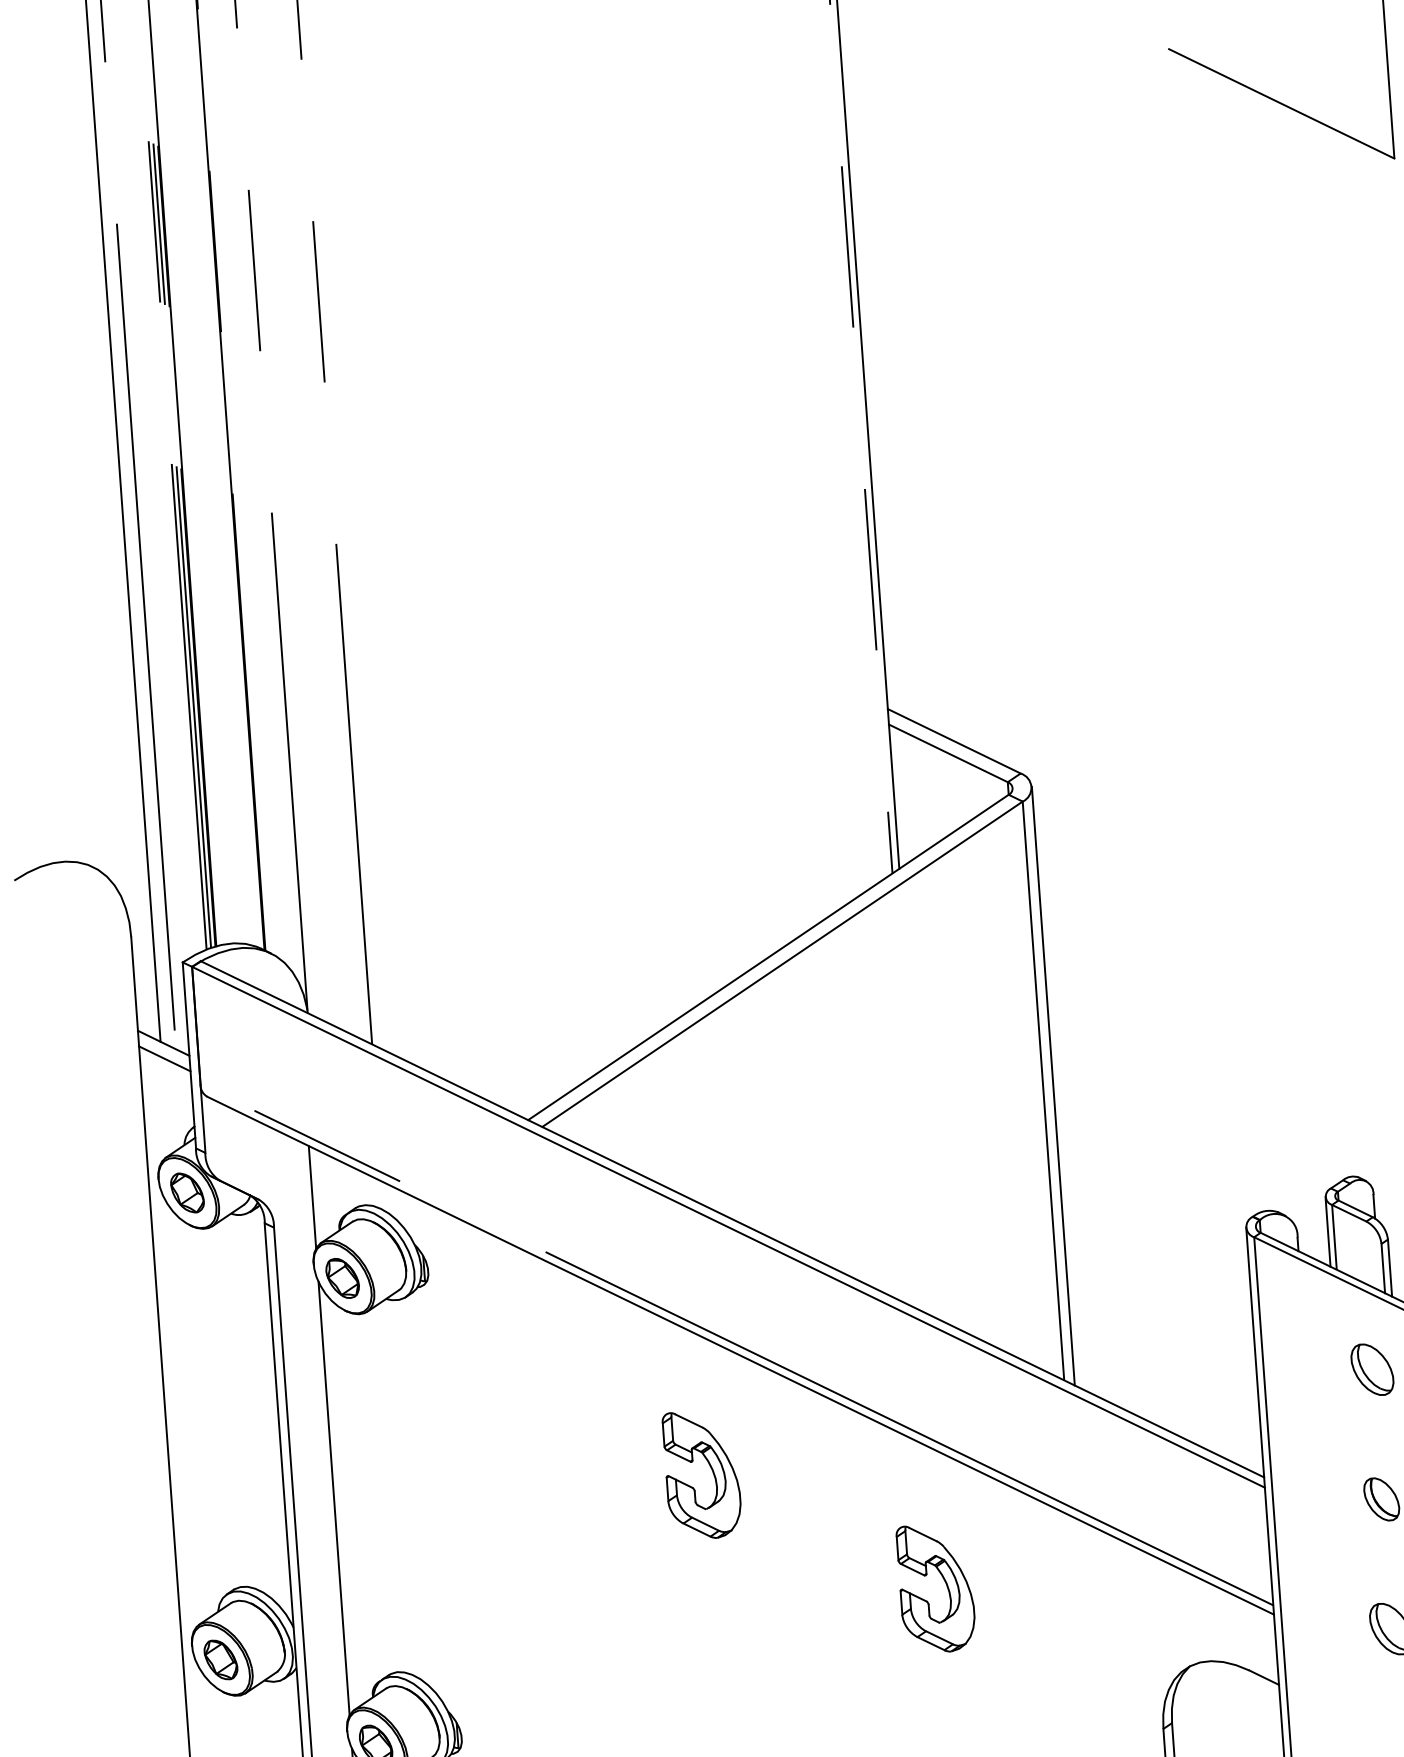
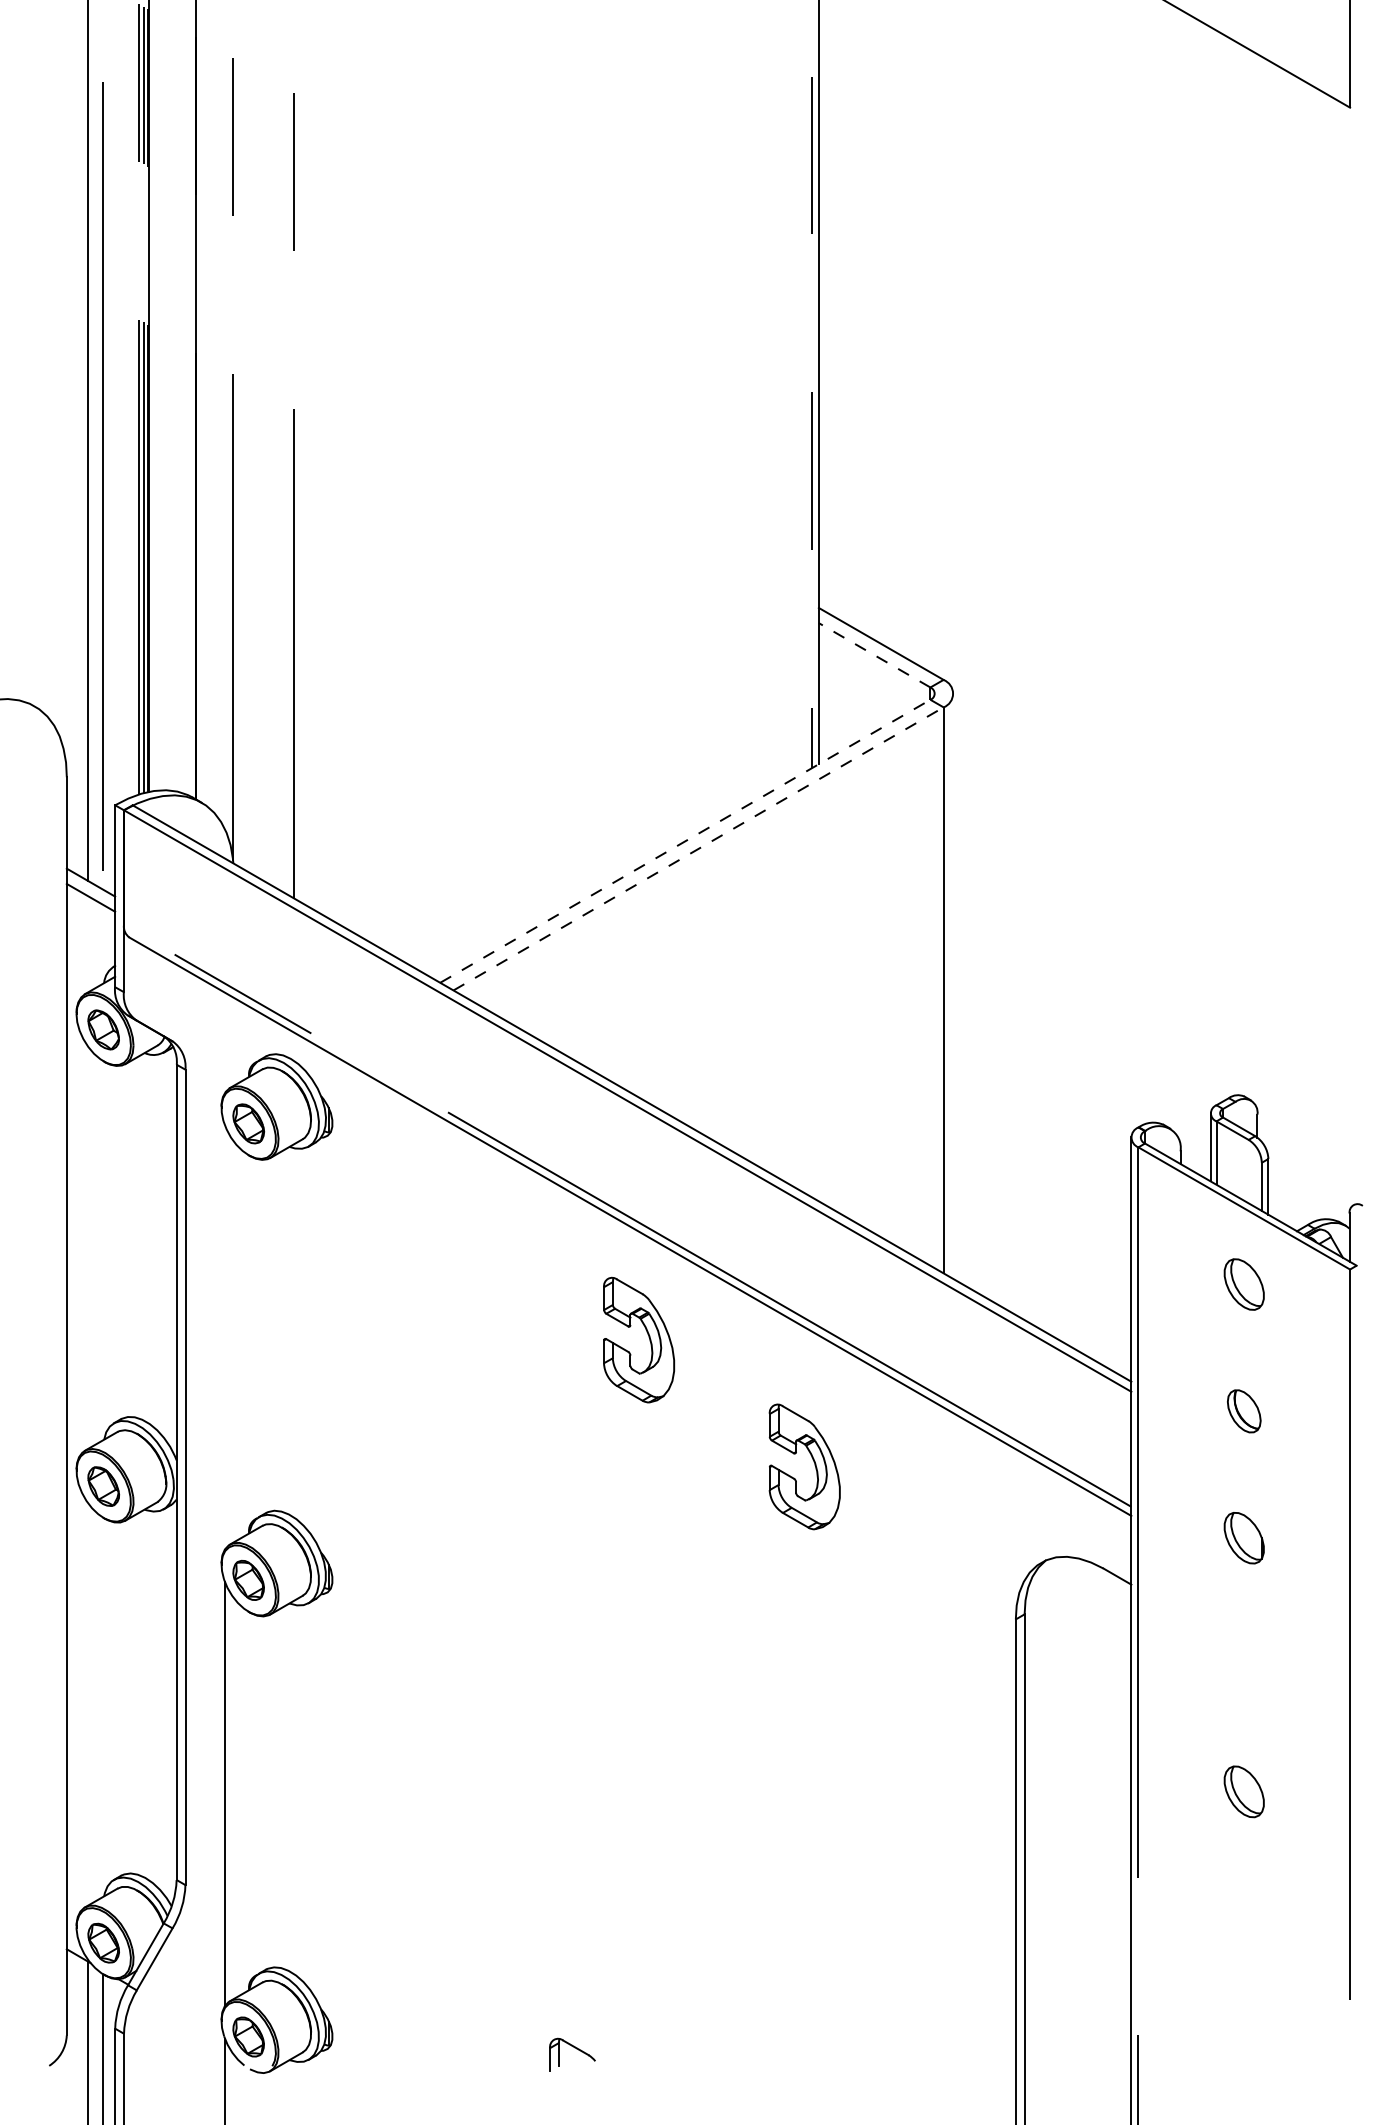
line: (948, 753) -> (874, 655), solid -> dashed
line: (768, 957) -> (685, 841), solid -> dashed
line: (782, 963) -> (698, 848), solid -> dashed
line: (1053, 1086) -> (953, 986), removed
line: (312, 1196) -> (225, 1042), removed
part: (711, 1471) -> (648, 1337), moved
line: (334, 1498) -> (225, 1337), removed

